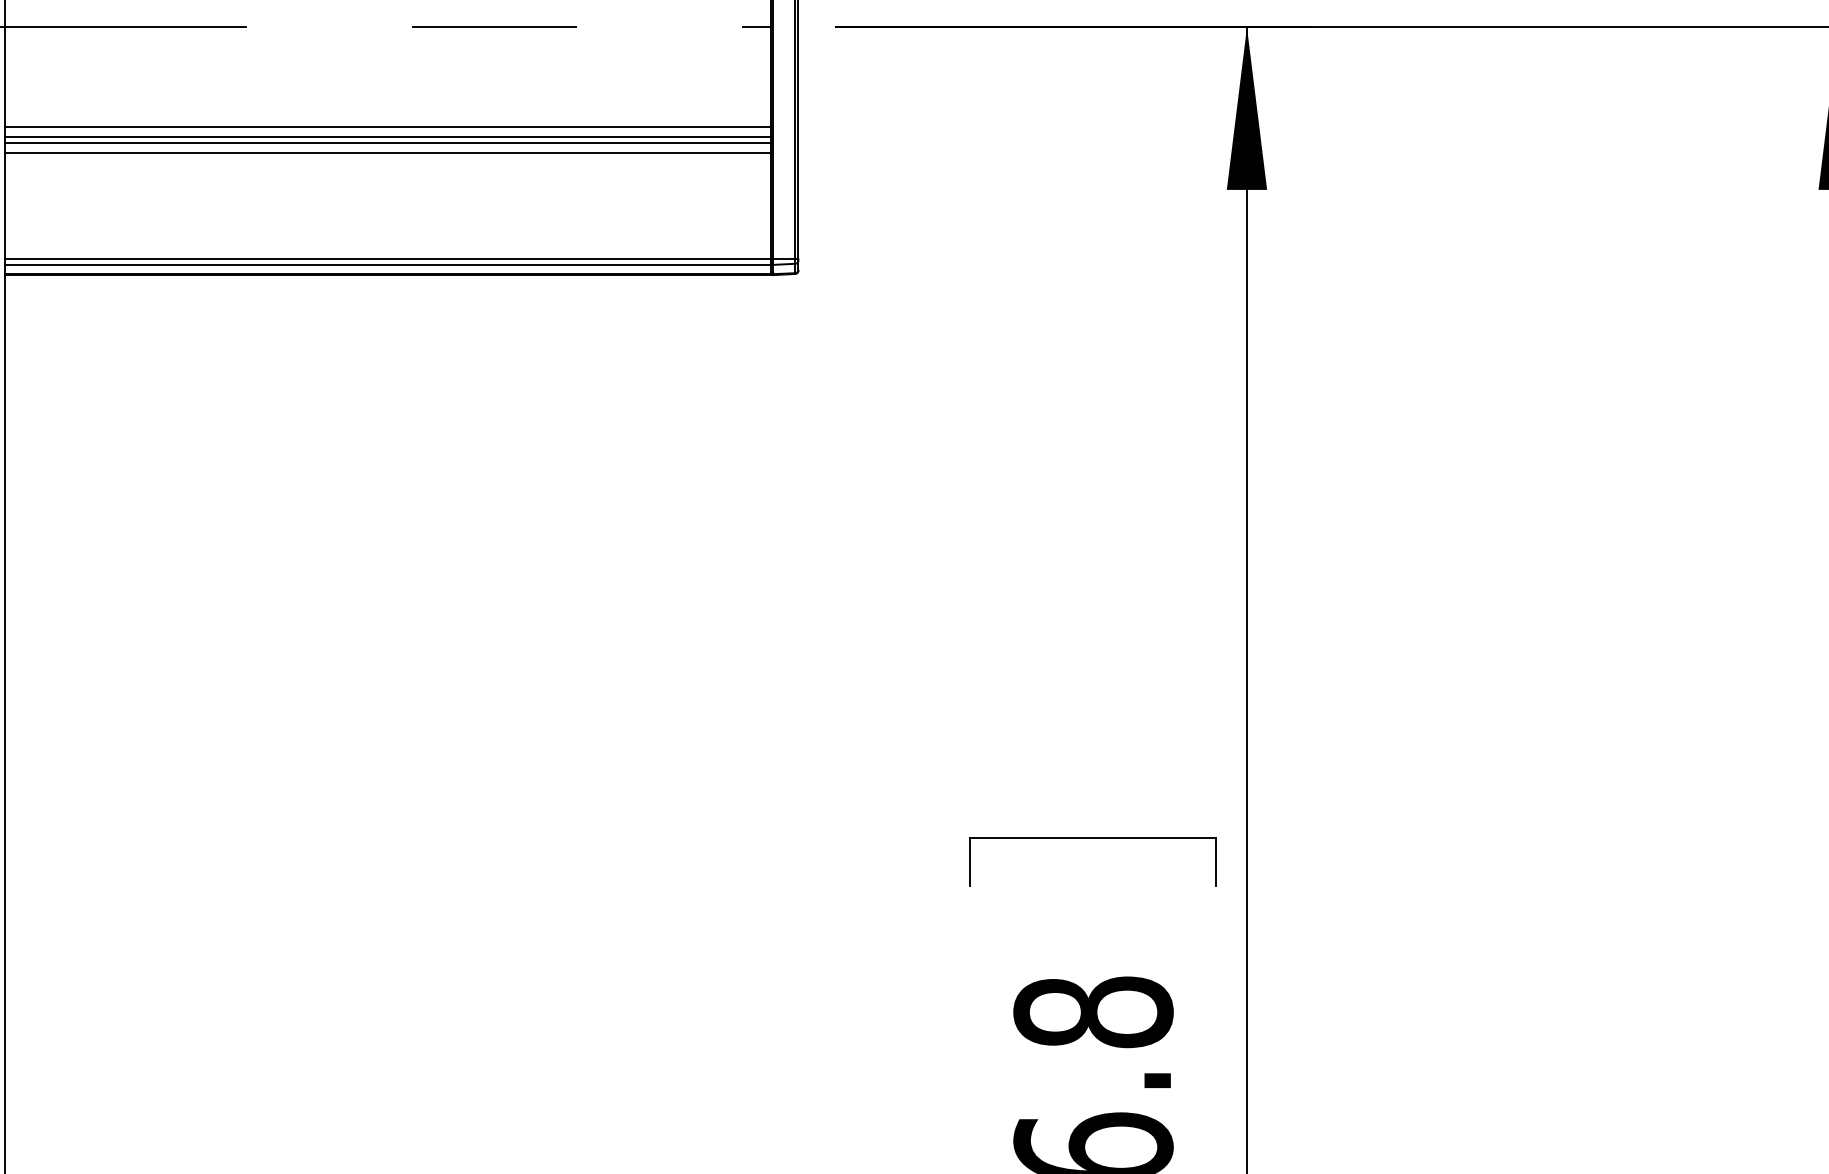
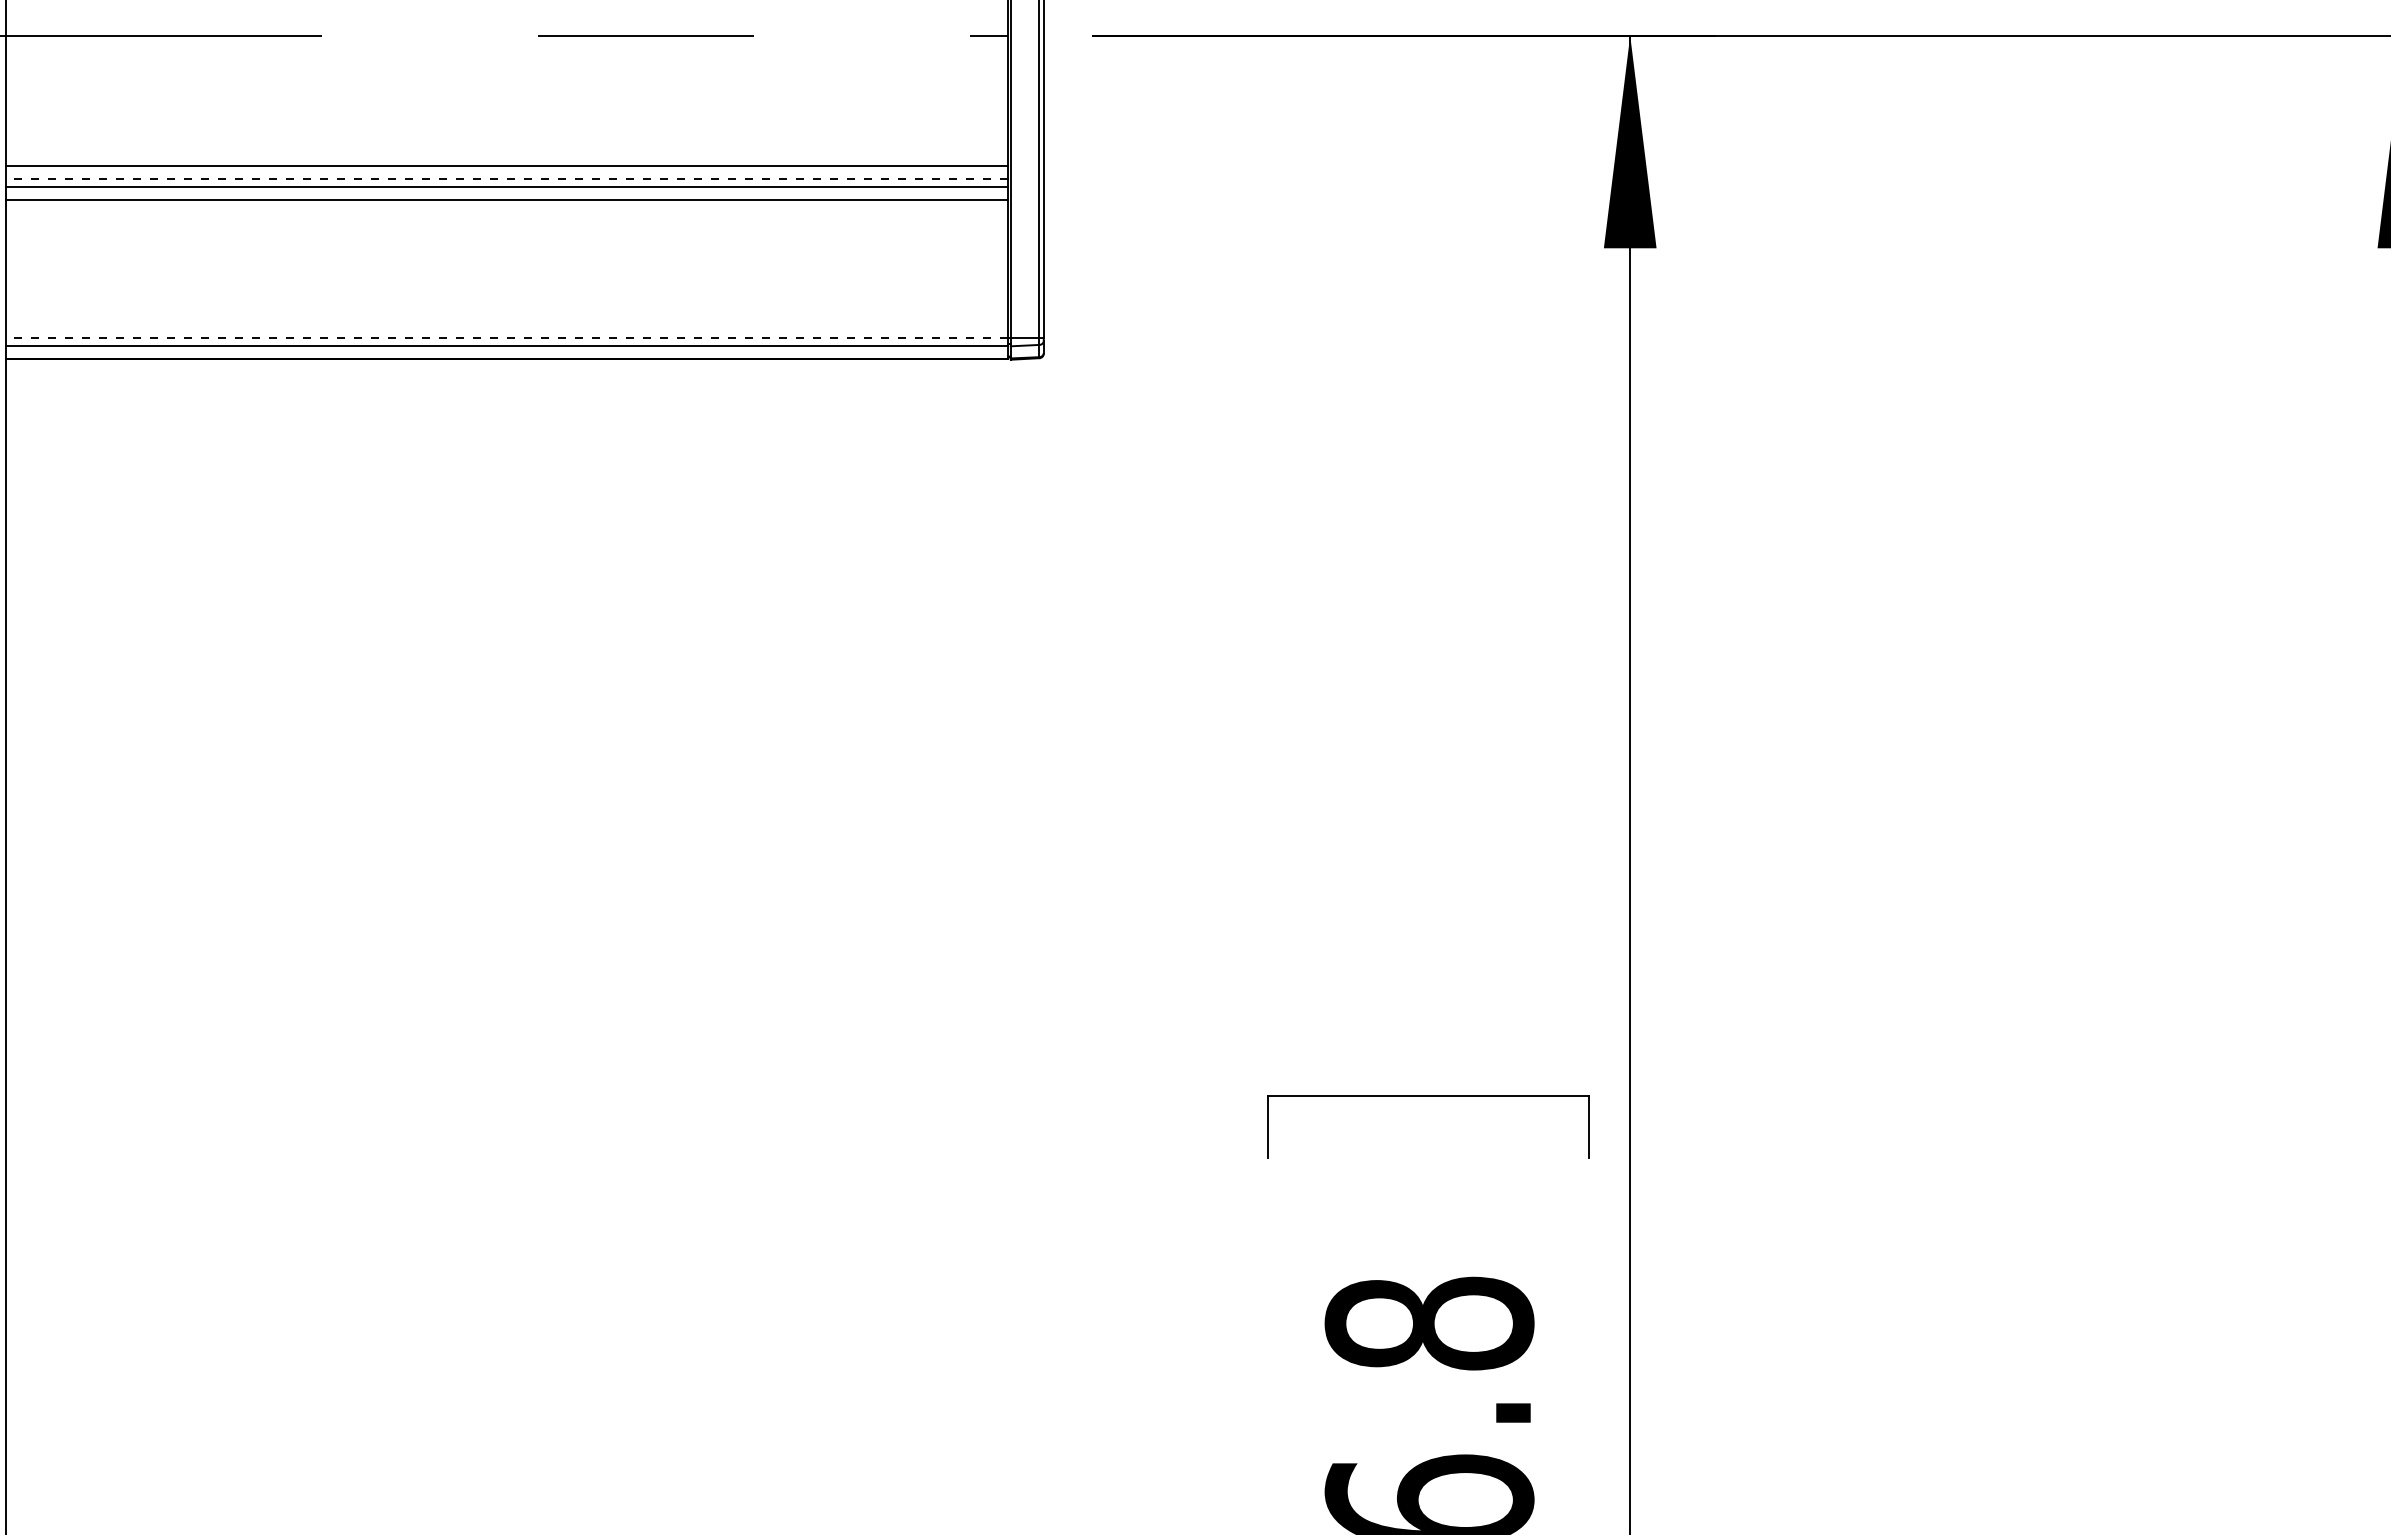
line: (387, 137) -> (506, 179), solid -> dashed
line: (387, 258) -> (506, 338), solid -> dashed

